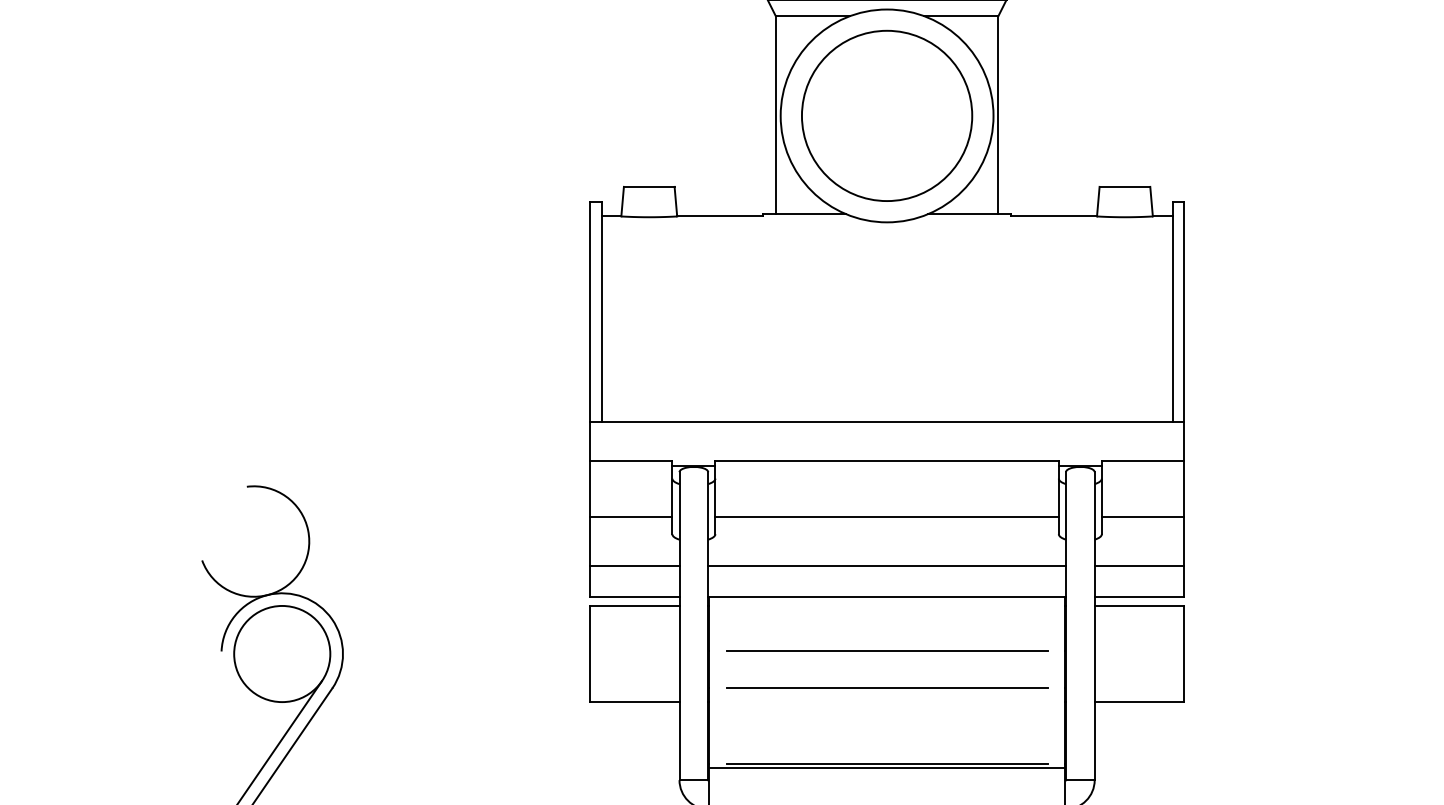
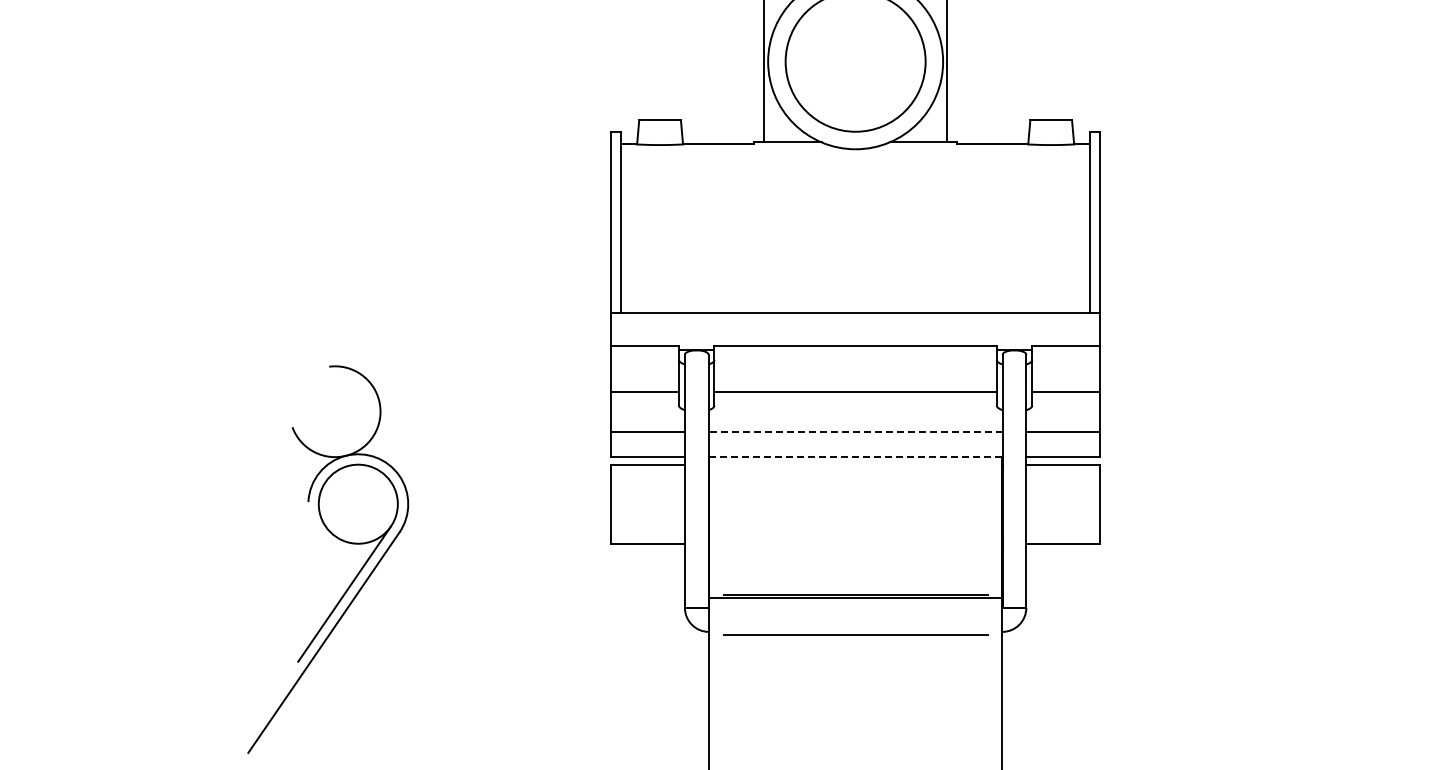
line: (886, 565) -> (855, 431), solid -> dashed
line: (888, 597) -> (856, 457), solid -> dashed
line: (886, 651) -> (855, 502), removed
line: (886, 687) -> (855, 531), removed

